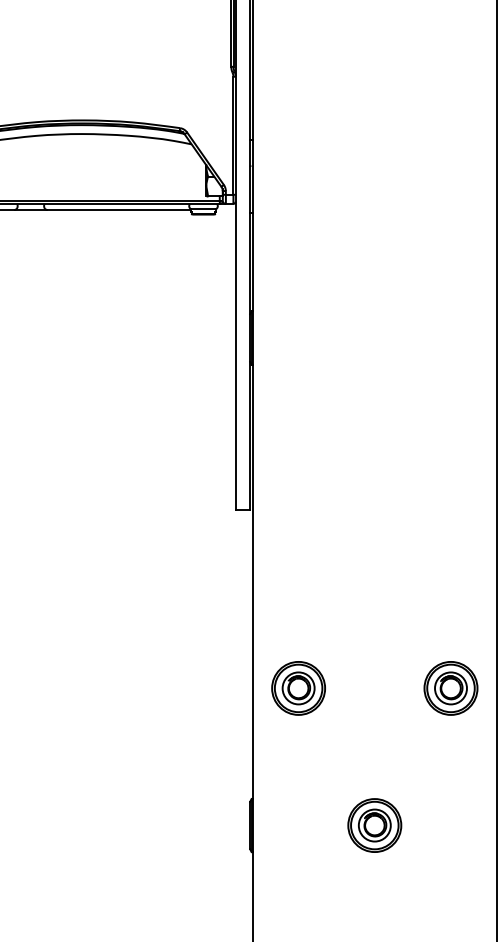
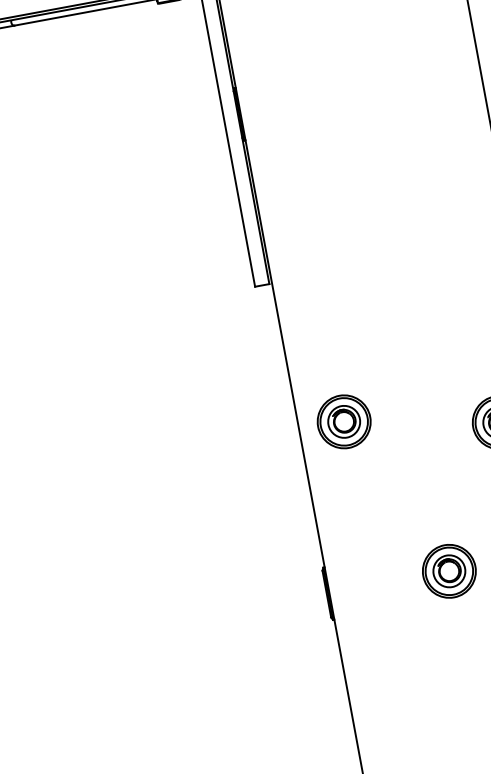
part: (298, 688) -> (344, 421), moved

